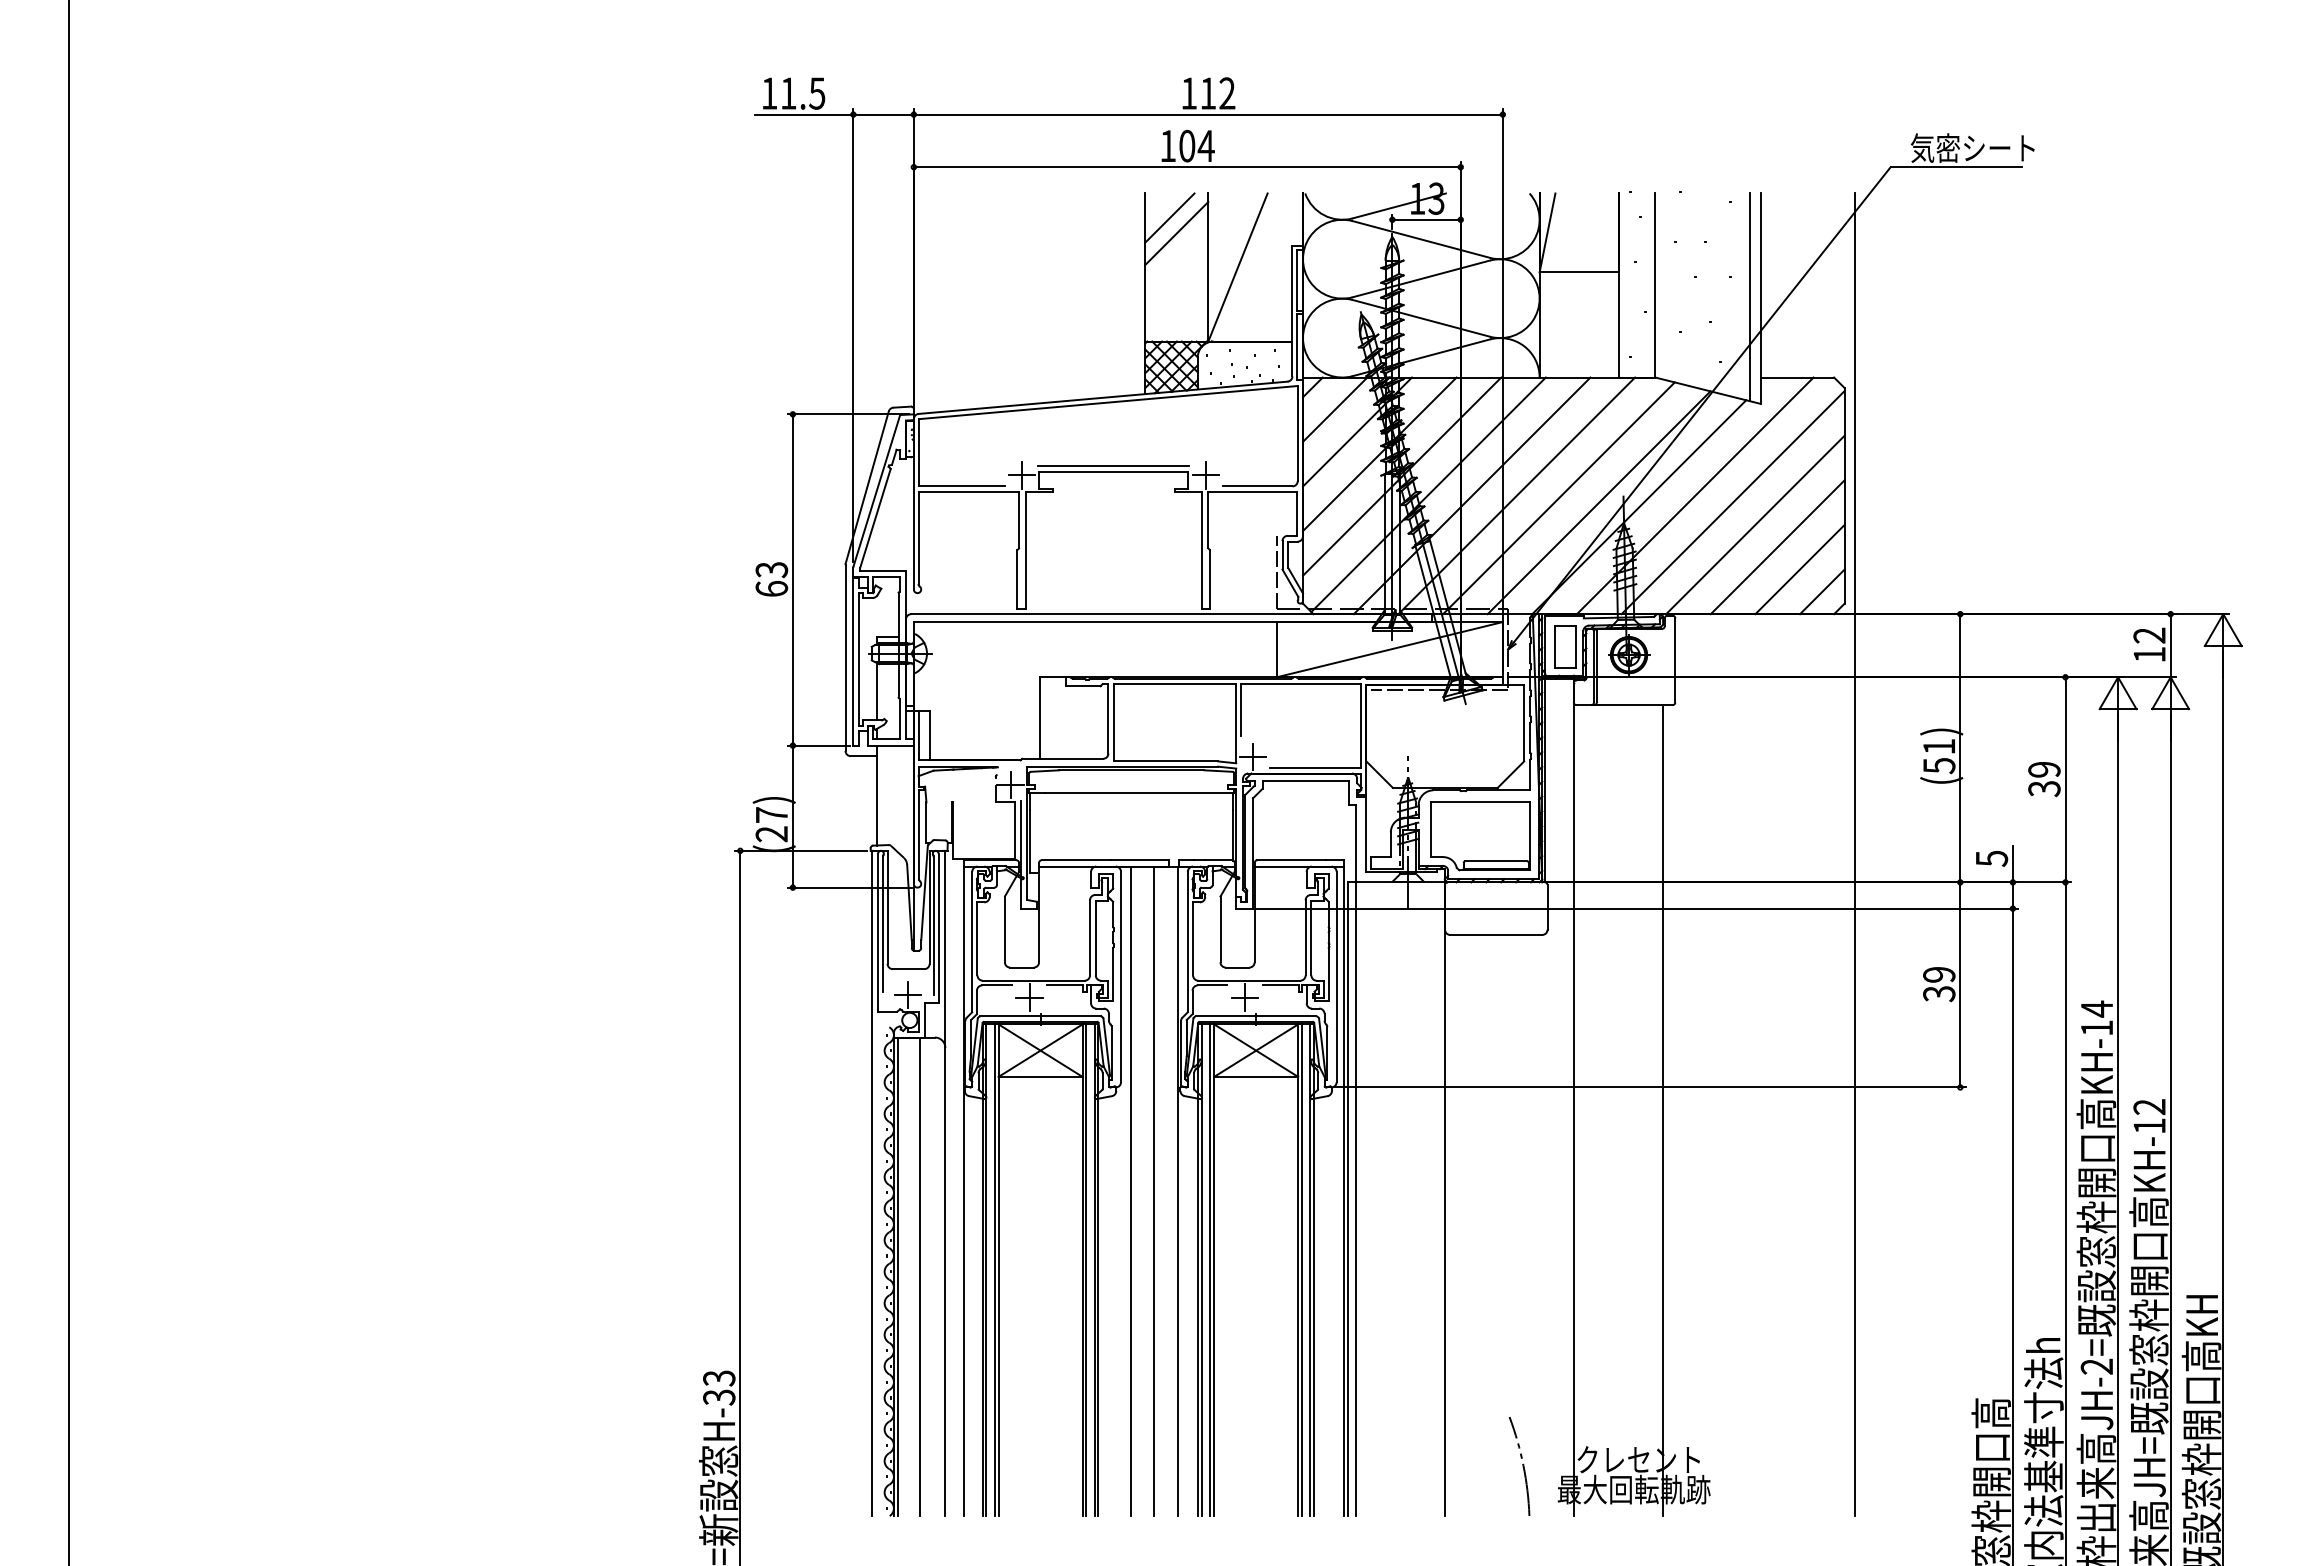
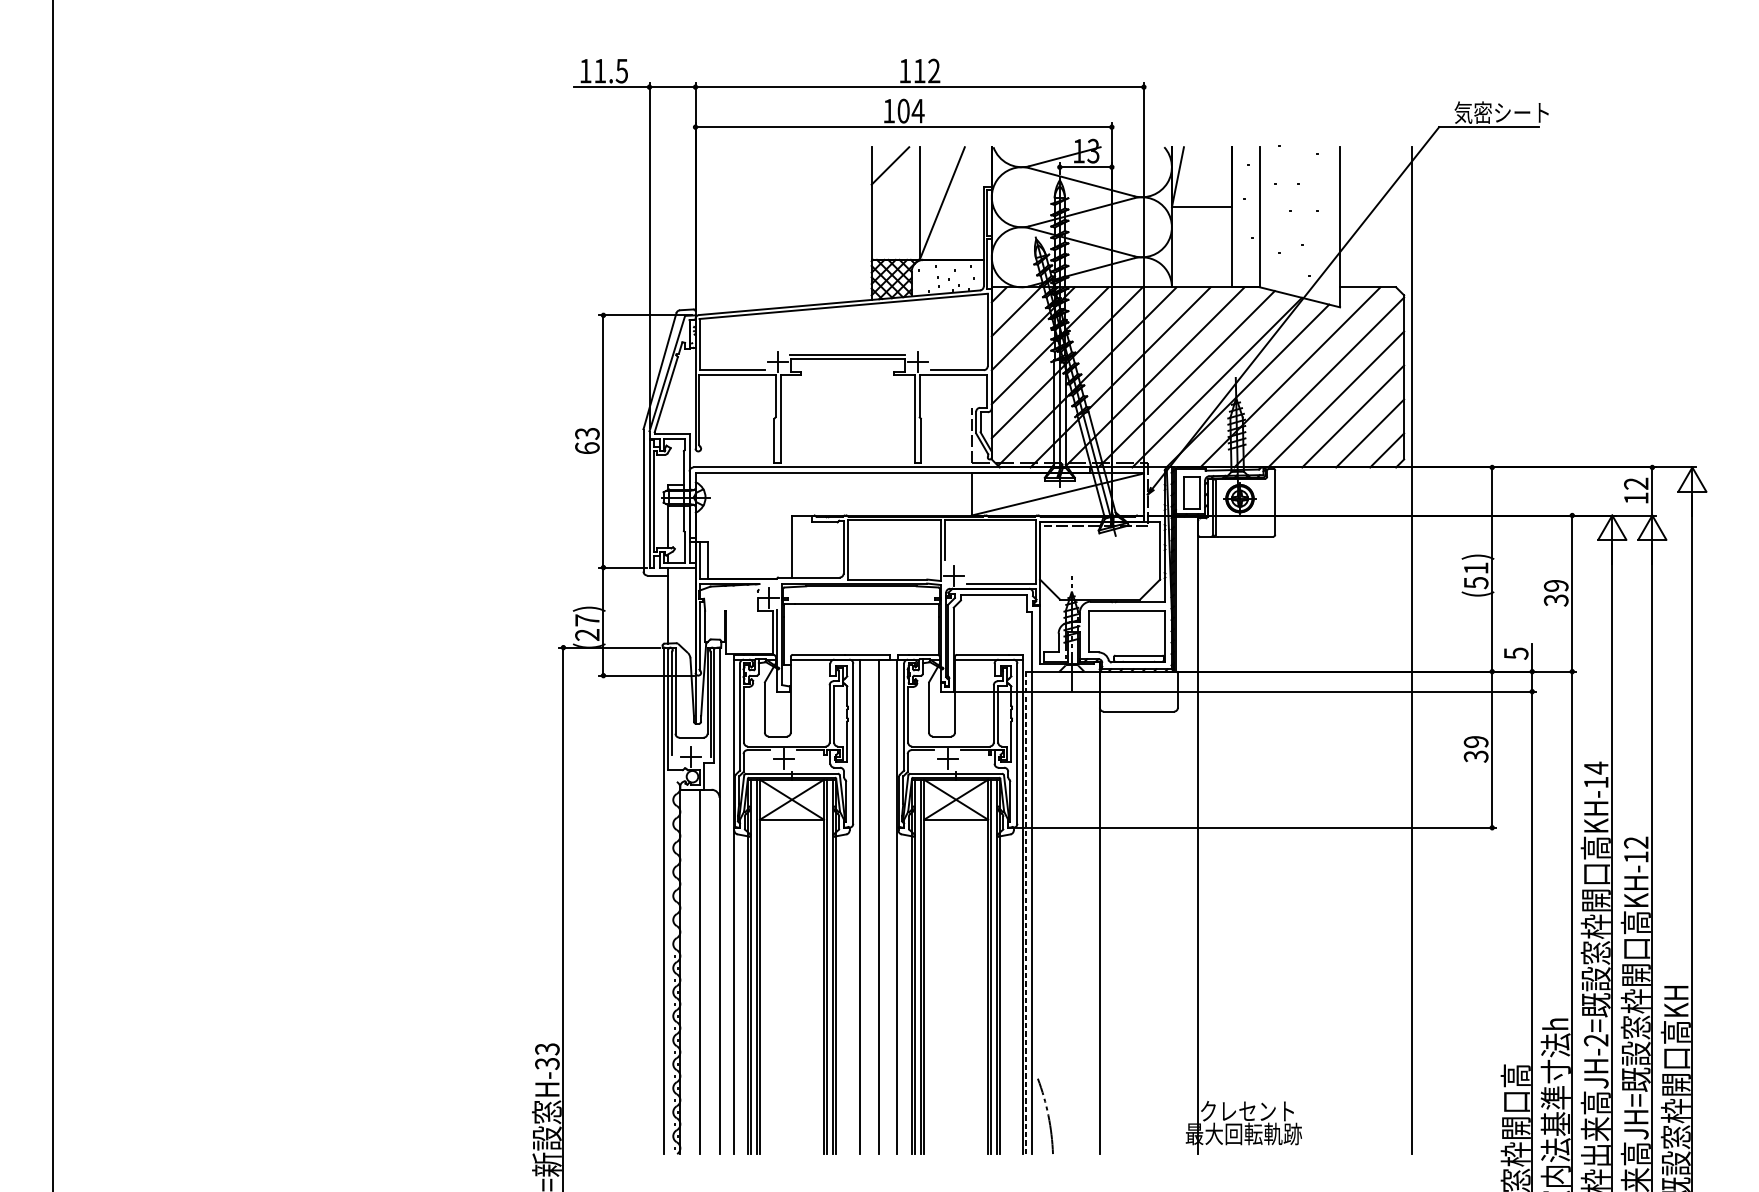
line: (1176, 233) -> (895, 177), removed
line: (1749, 297) -> (1331, 226), removed
line: (1663, 1110) -> (1266, 845), removed
line: (1348, 1199) -> (1026, 913), solid -> dashed
line: (898, 1276) -> (683, 971), removed
arc: (1522, 1466) -> (1047, 1116), moved

